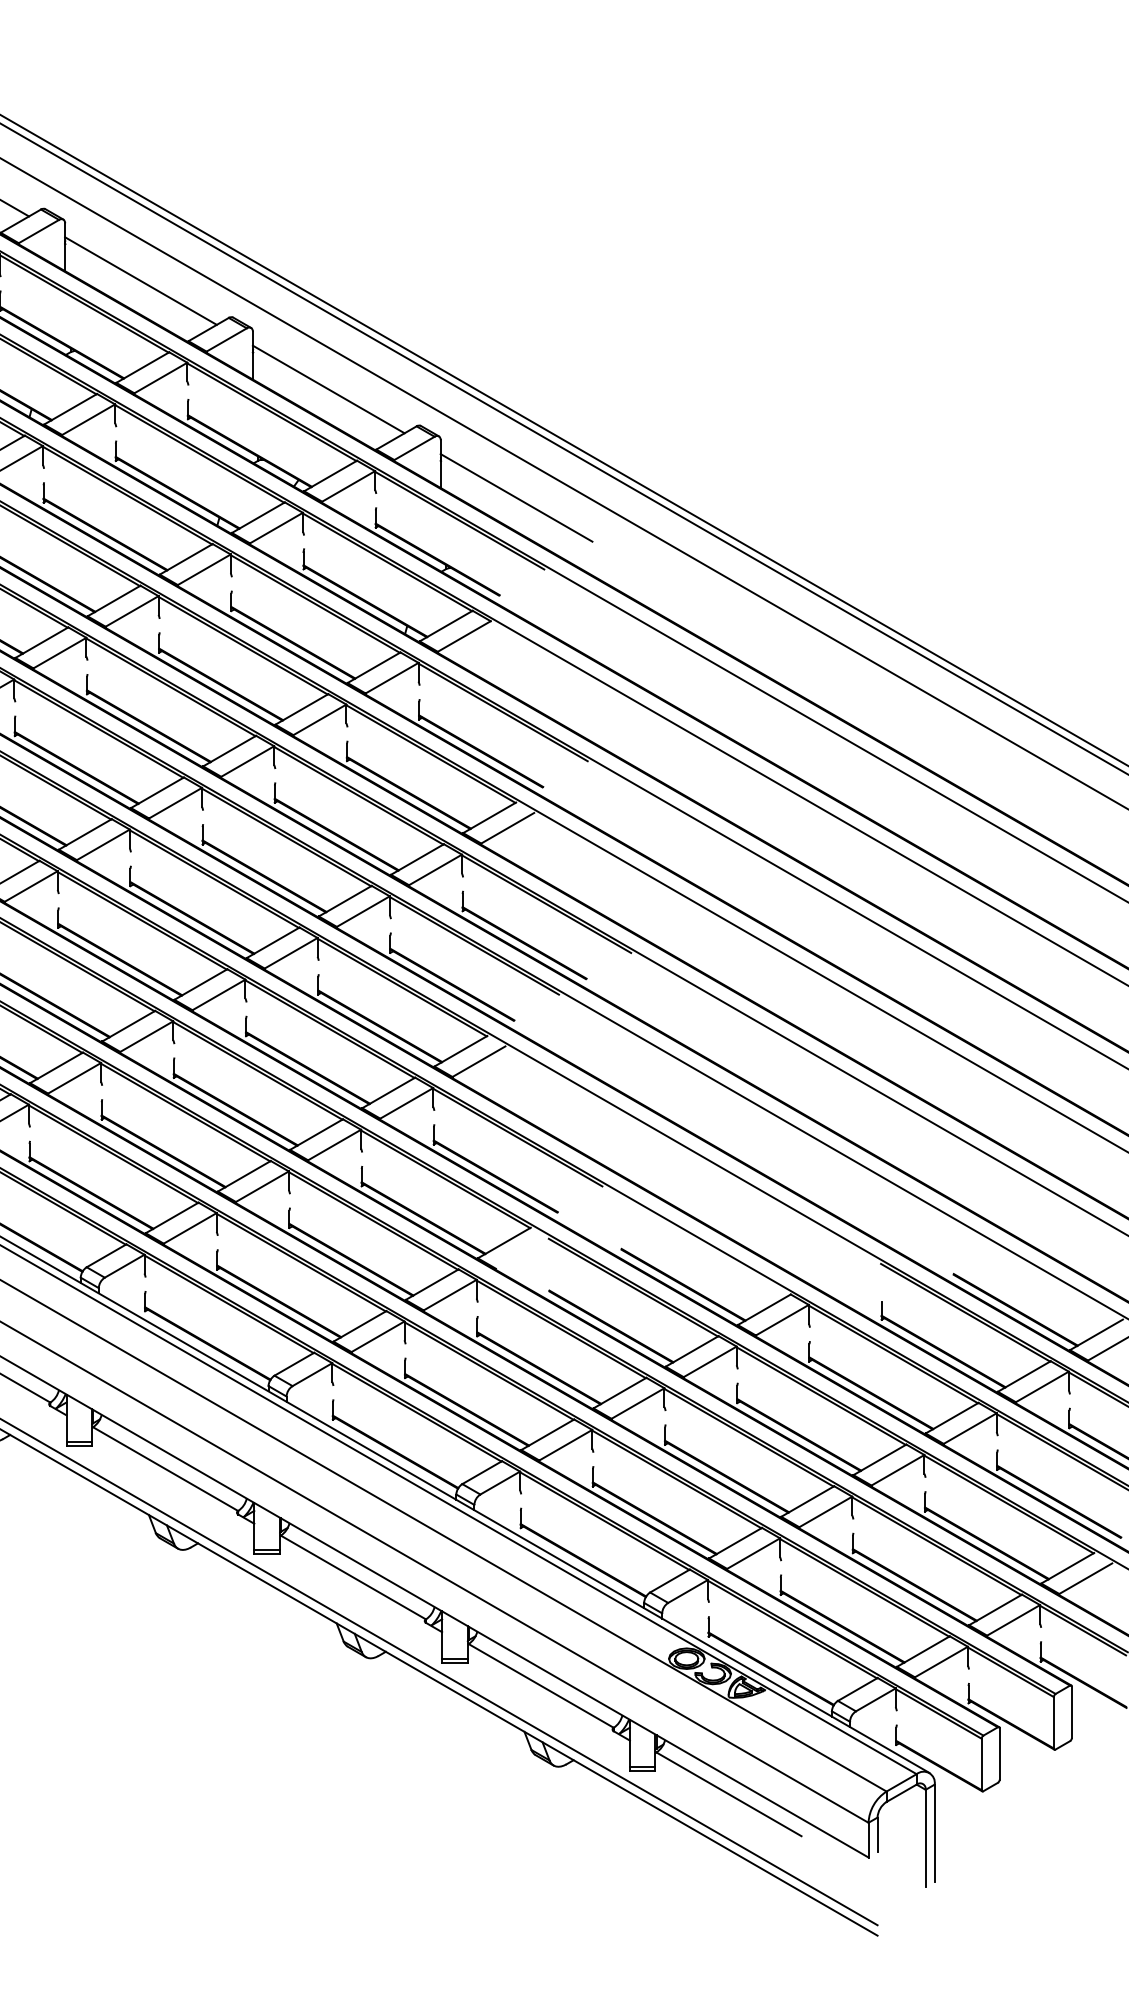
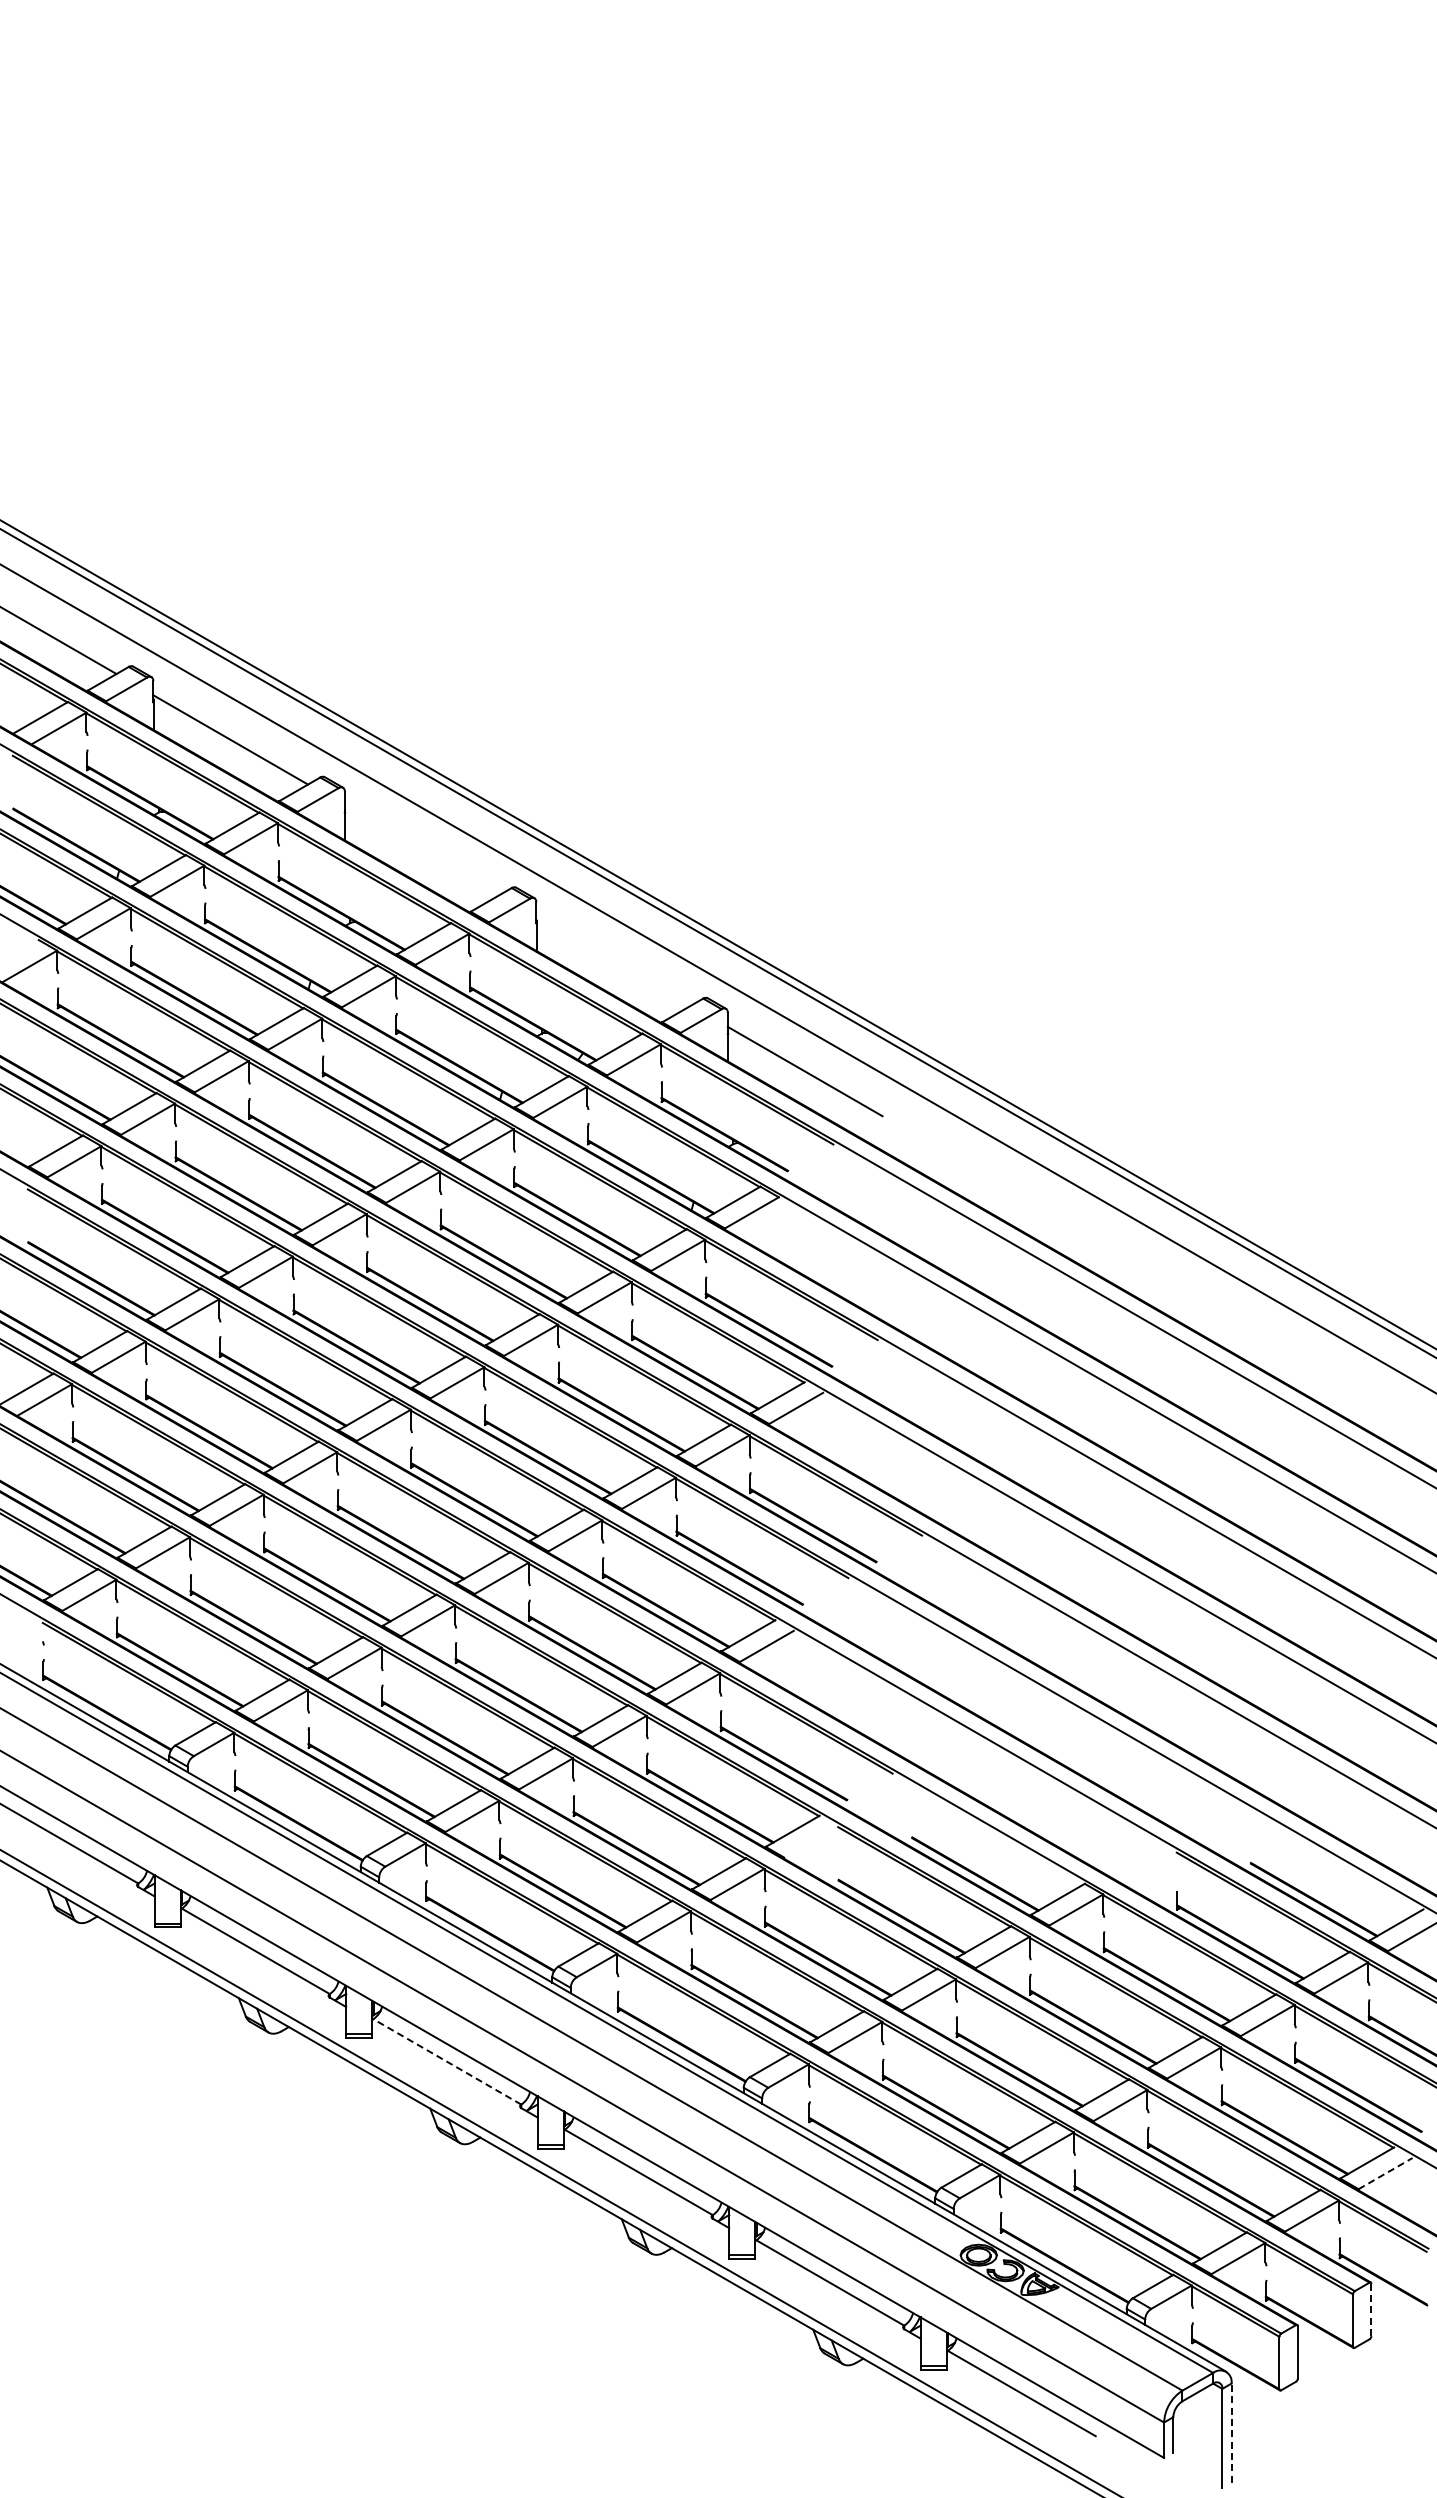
line: (140, 281) -> (421, 850), removed
line: (328, 388) -> (613, 960), removed
line: (164, 1468) -> (446, 2061), solid -> dashed
line: (1086, 1578) -> (1386, 2173), solid -> dashed
line: (1071, 1711) -> (1371, 2309), solid -> dashed
line: (934, 1833) -> (1231, 2433), solid -> dashed

